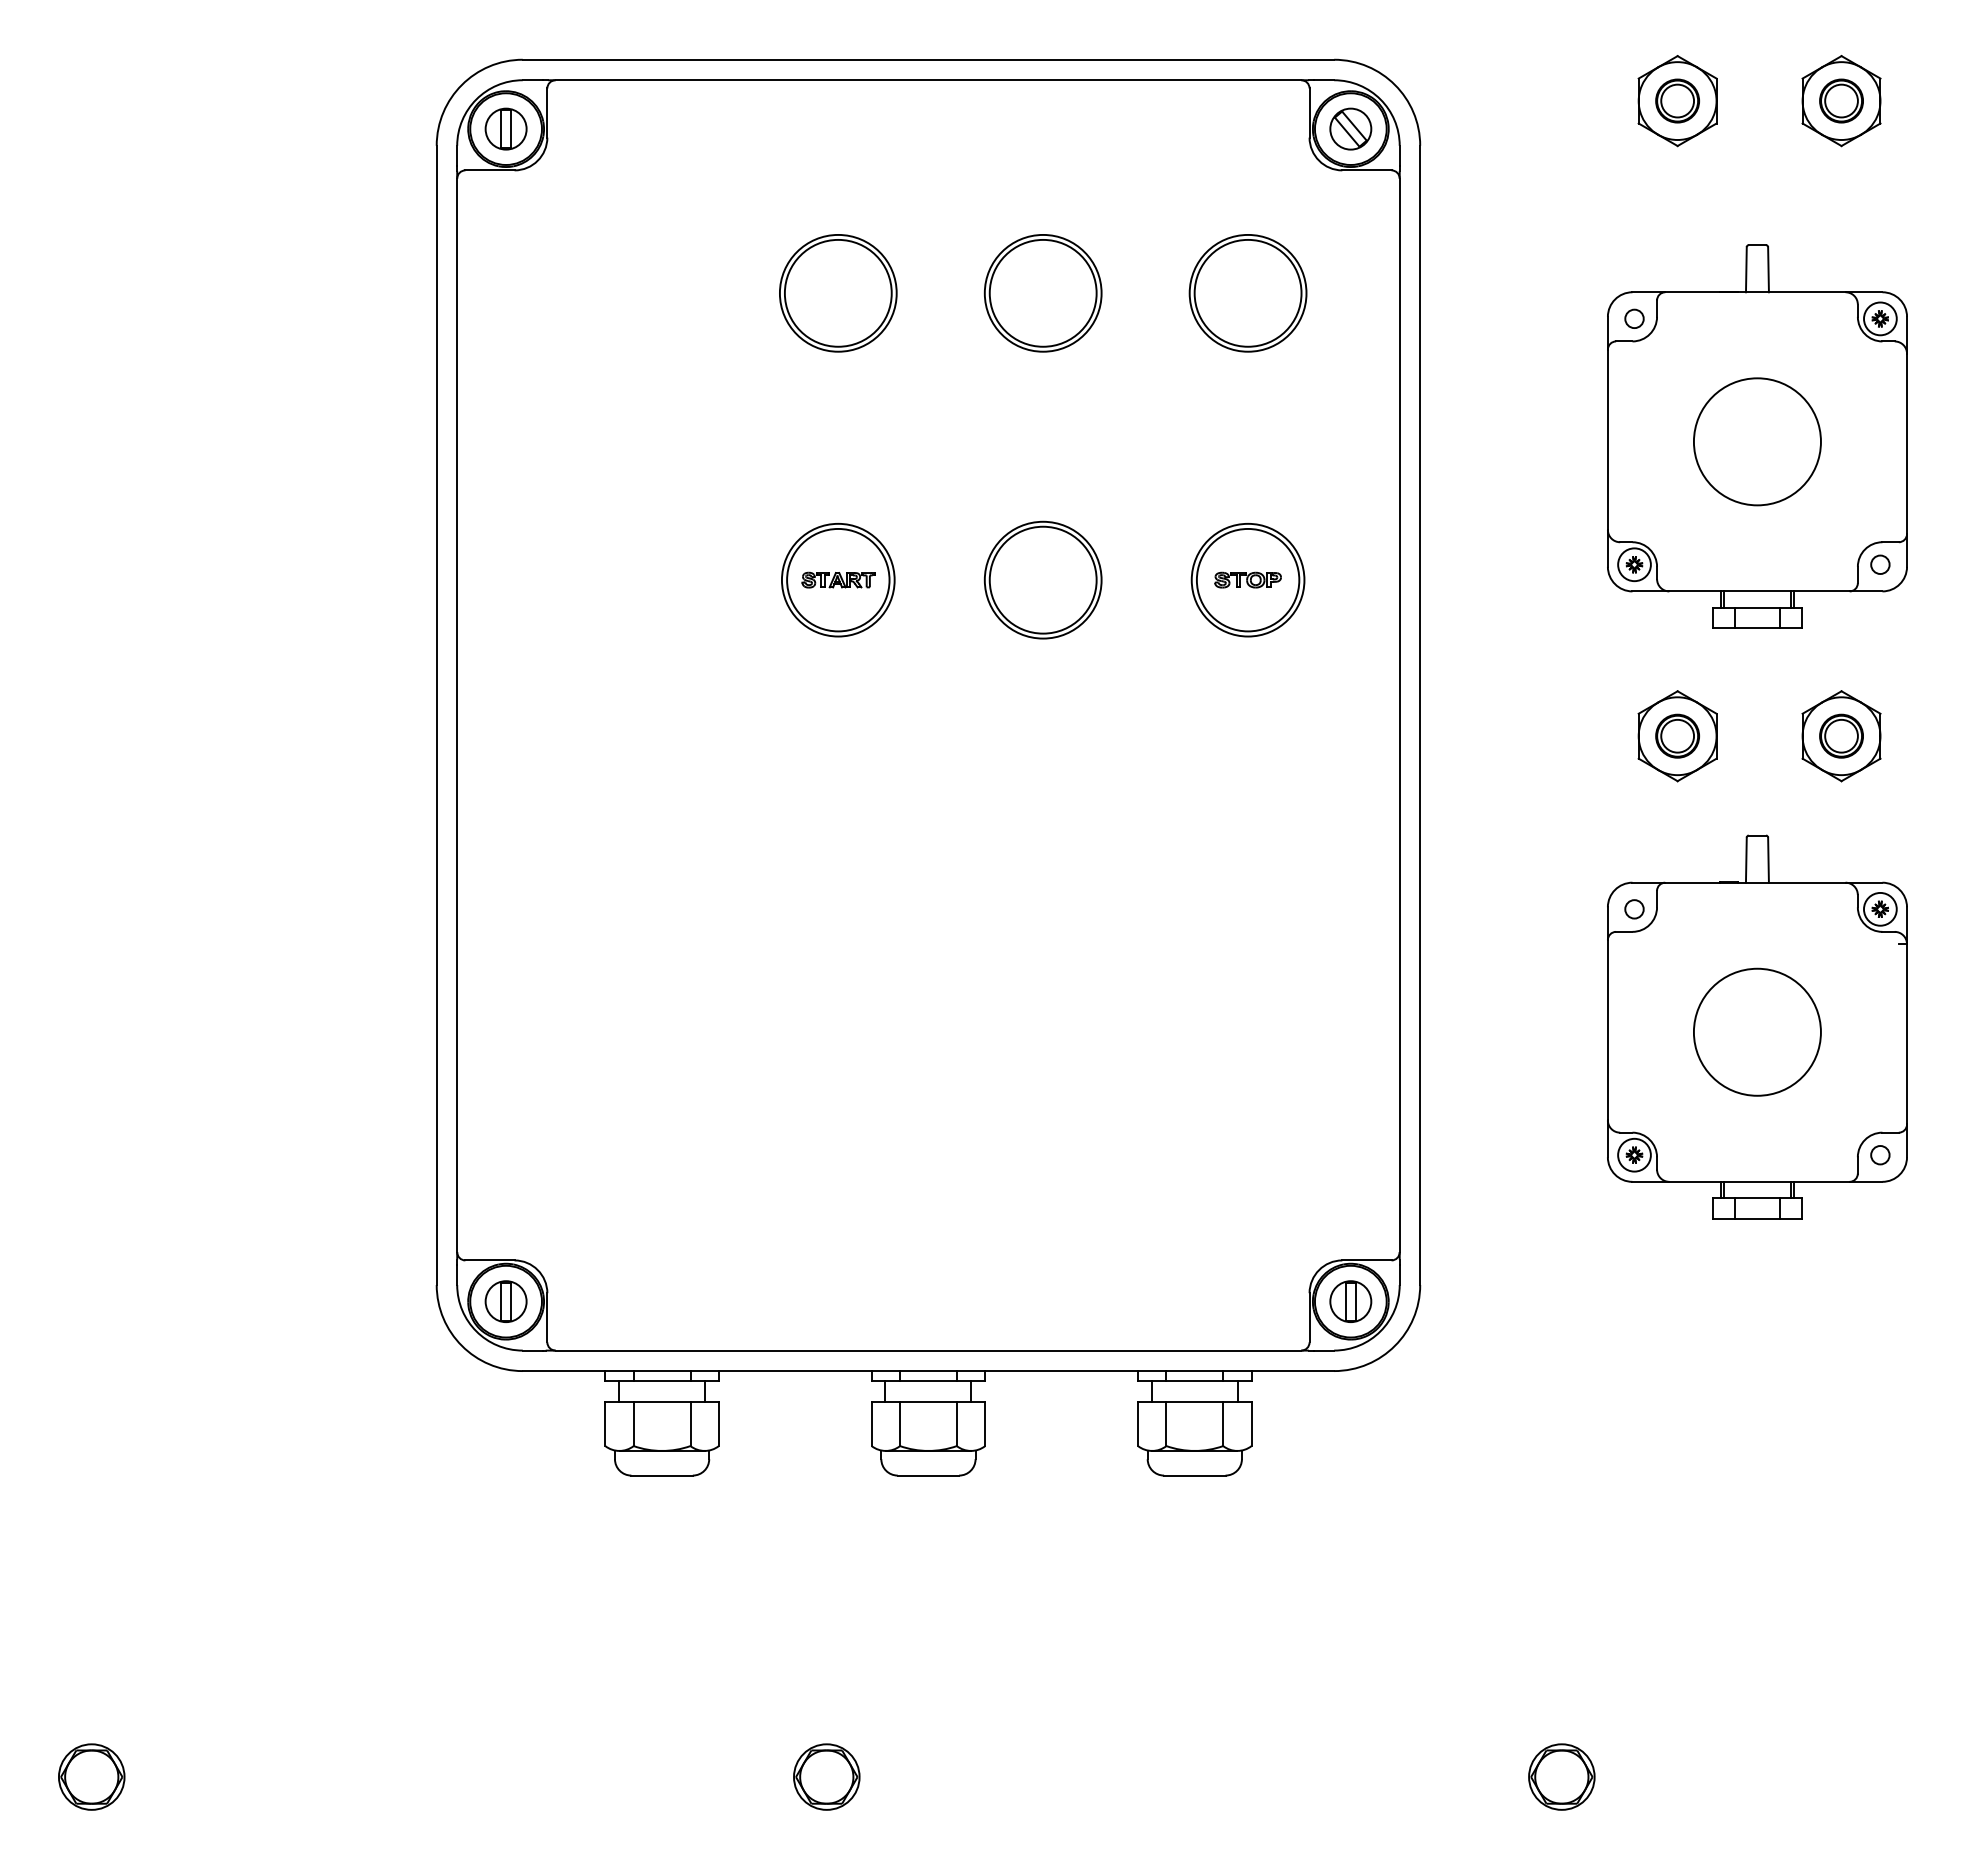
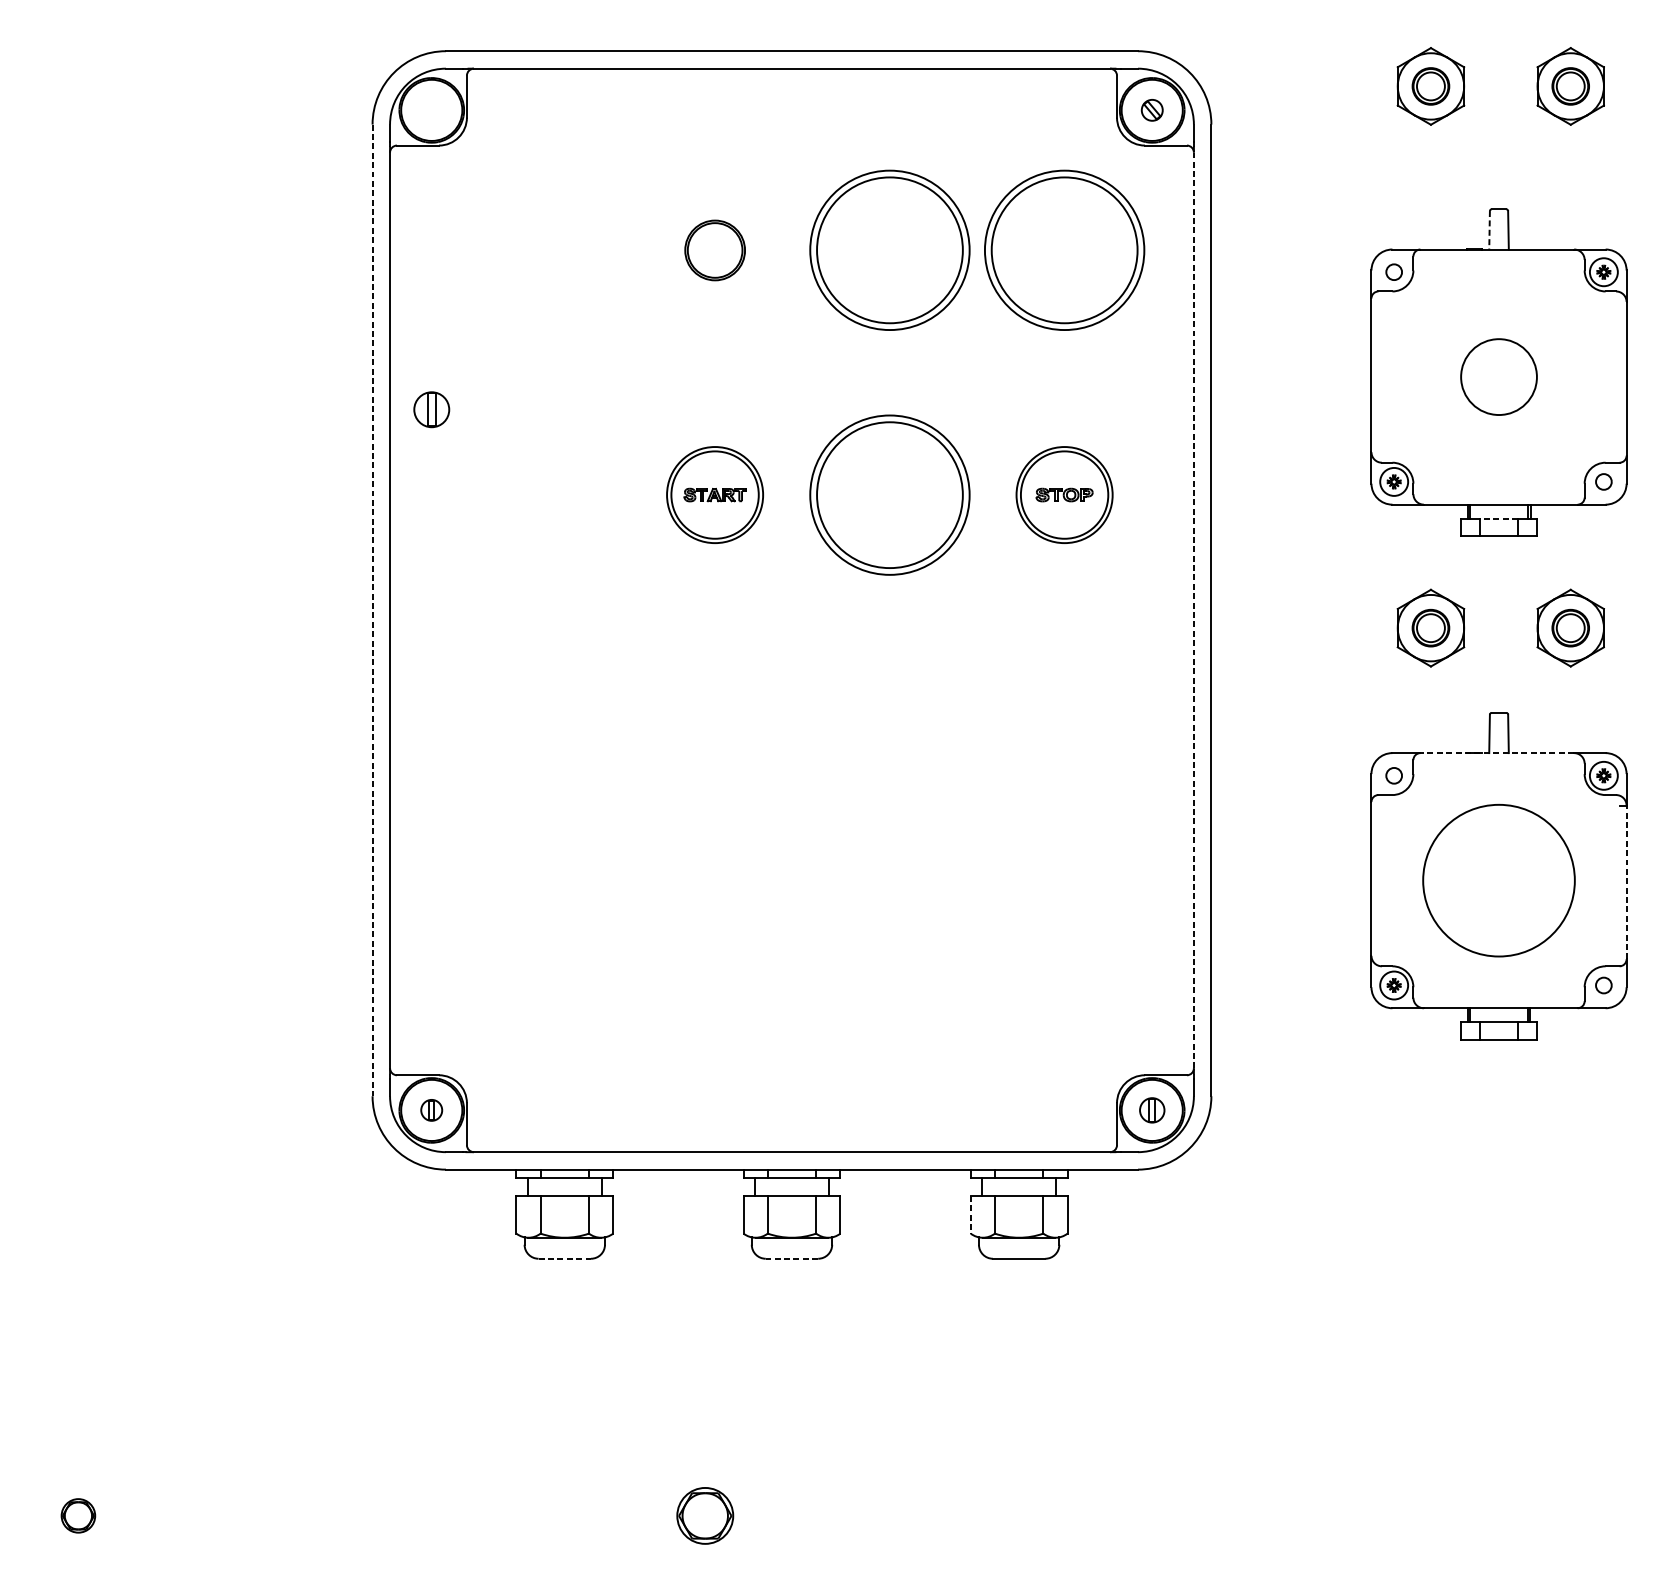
part: (505, 128) -> (431, 409), moved
part: (1350, 128) -> (1151, 109), size x0.6
line: (1746, 269) -> (1489, 230), solid -> dashed
part: (838, 293) -> (715, 250), size x0.6
part: (1042, 293) -> (889, 250), size x1.6
part: (1247, 293) -> (1064, 250), size x1.6
circle: (1756, 441) -> (1498, 376), size x0.7
part: (1042, 579) -> (889, 494), size x1.6
line: (1756, 607) -> (1498, 518), solid -> dashed
line: (436, 715) -> (372, 610), solid -> dashed
line: (1399, 715) -> (1193, 610), solid -> dashed
line: (1754, 882) -> (1496, 752), solid -> dashed
circle: (1756, 1031) -> (1498, 880), size x1.4
line: (1907, 1033) -> (1627, 881), solid -> dashed
part: (505, 1301) -> (431, 1110), size x0.6
part: (1350, 1301) -> (1151, 1110), size x0.7
line: (1138, 1424) -> (971, 1215), solid -> dashed
line: (662, 1475) -> (565, 1258), solid -> dashed
line: (928, 1475) -> (792, 1258), solid -> dashed
part: (91, 1776) -> (78, 1515), size x0.6
part: (1561, 1776) -> (1331, 1515), removed

